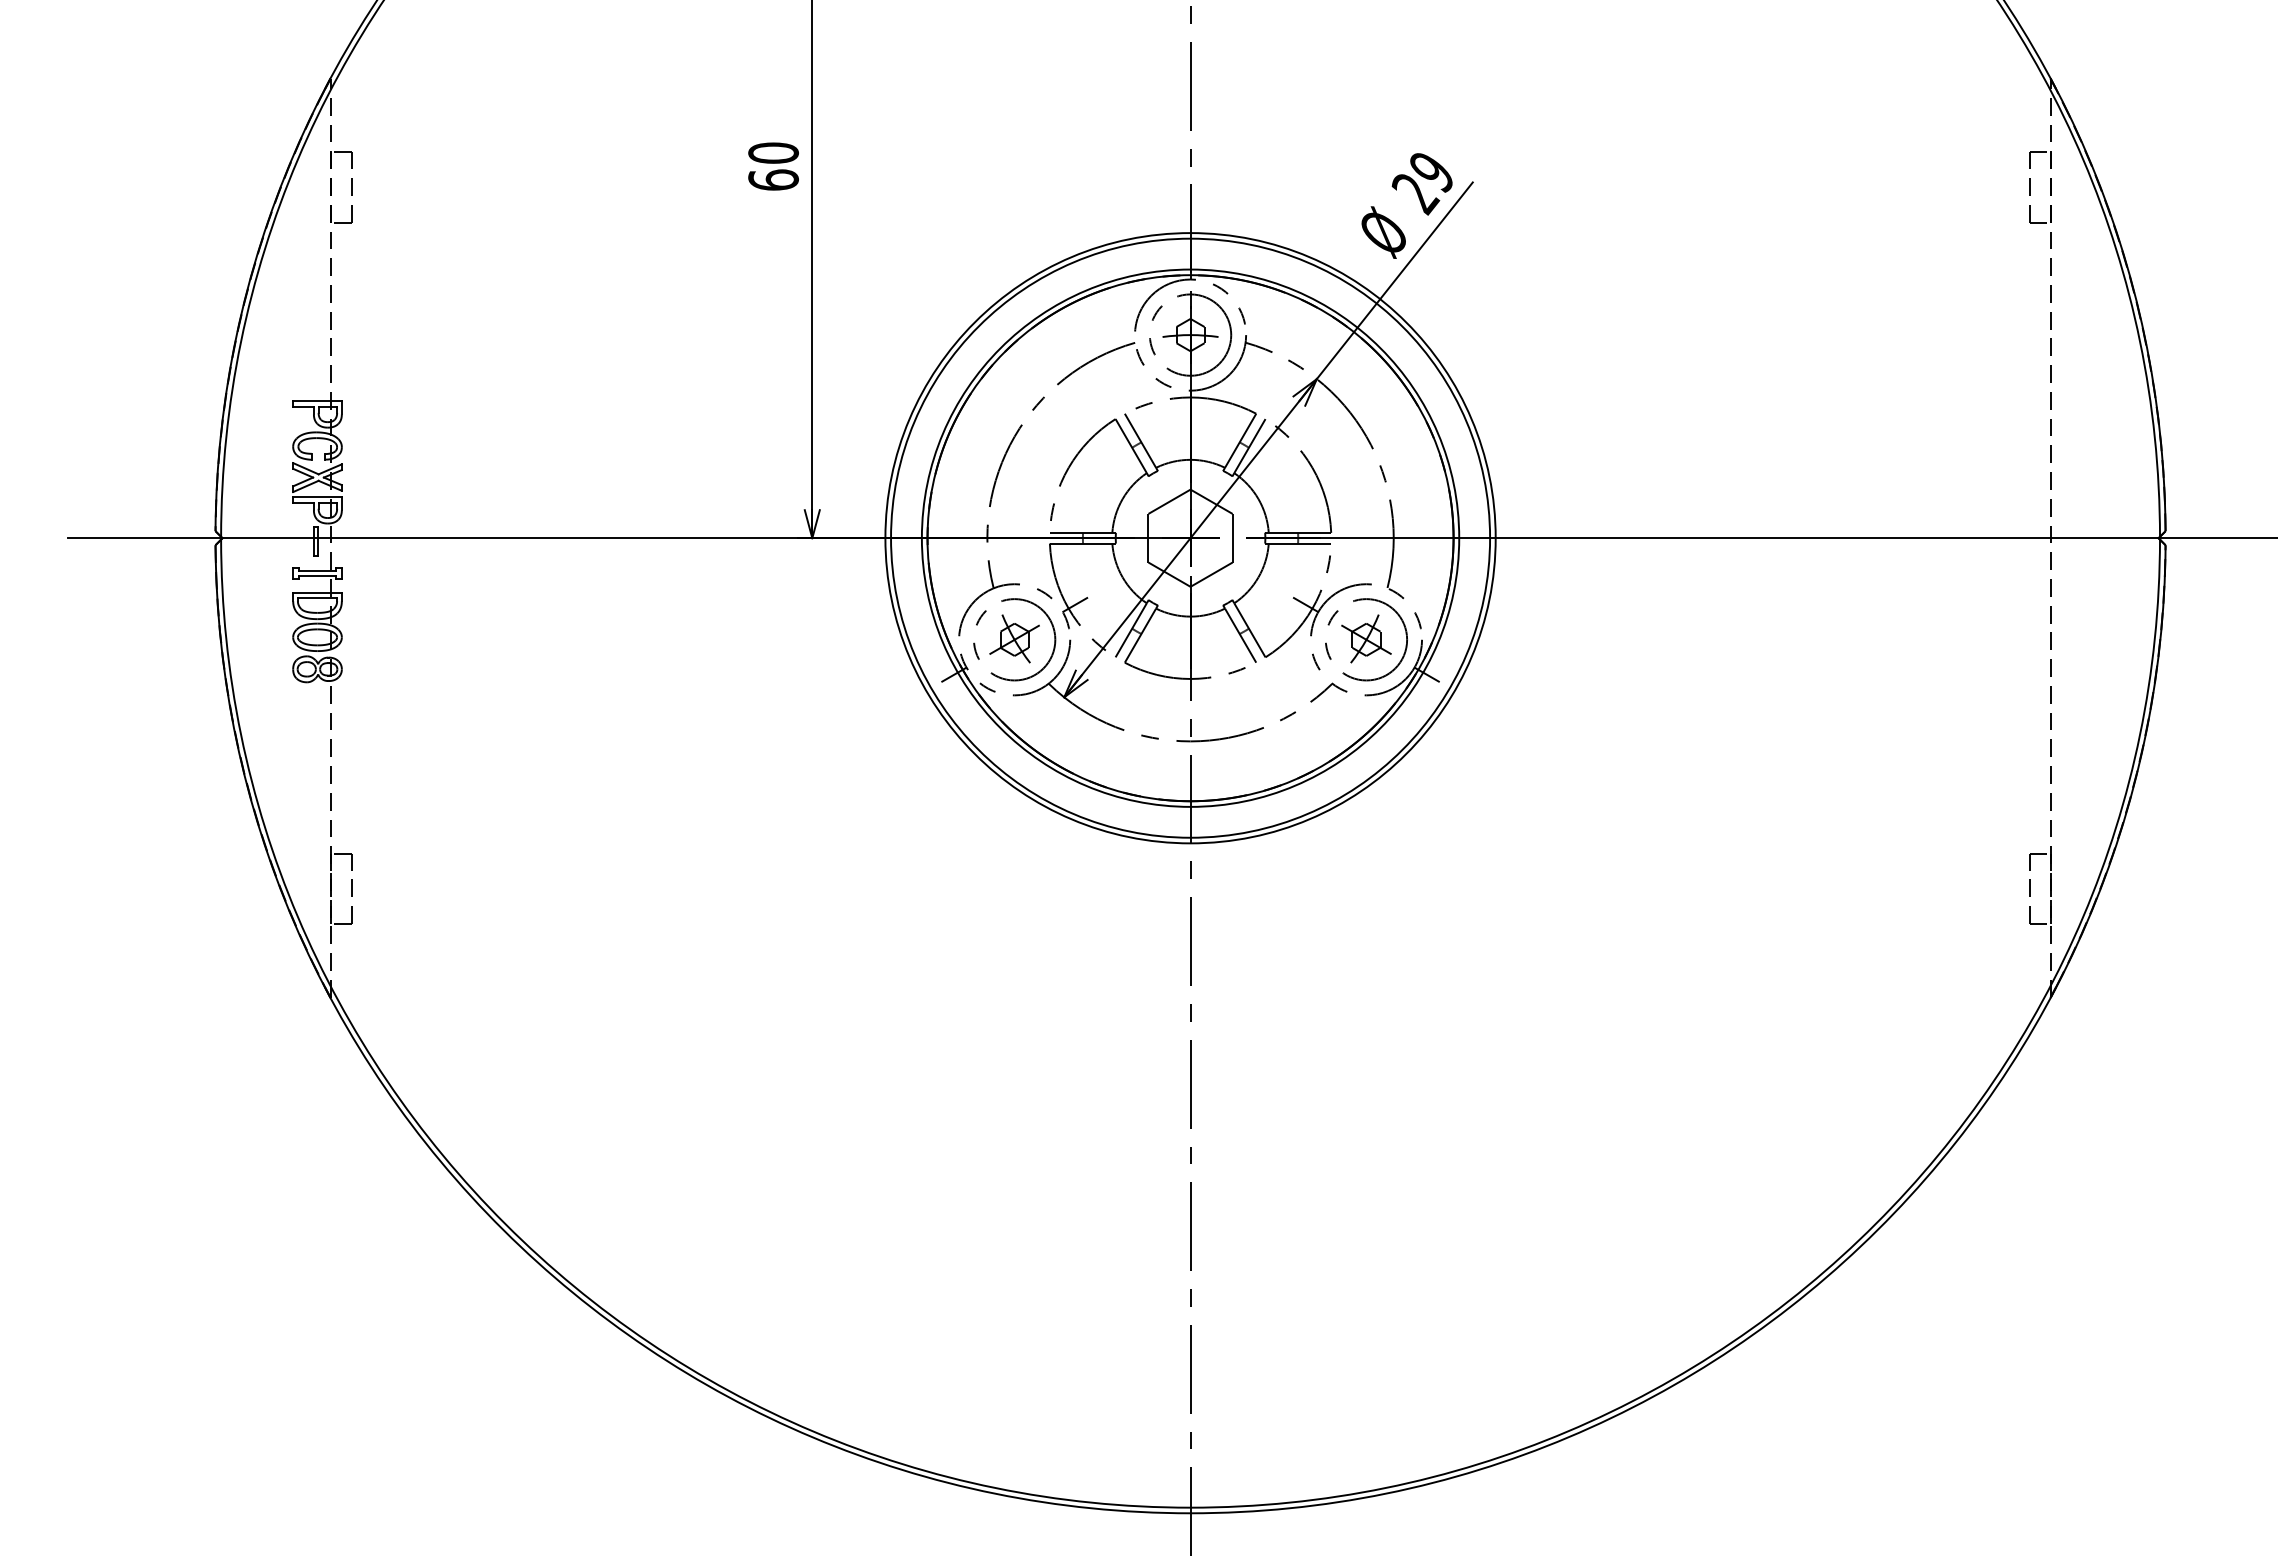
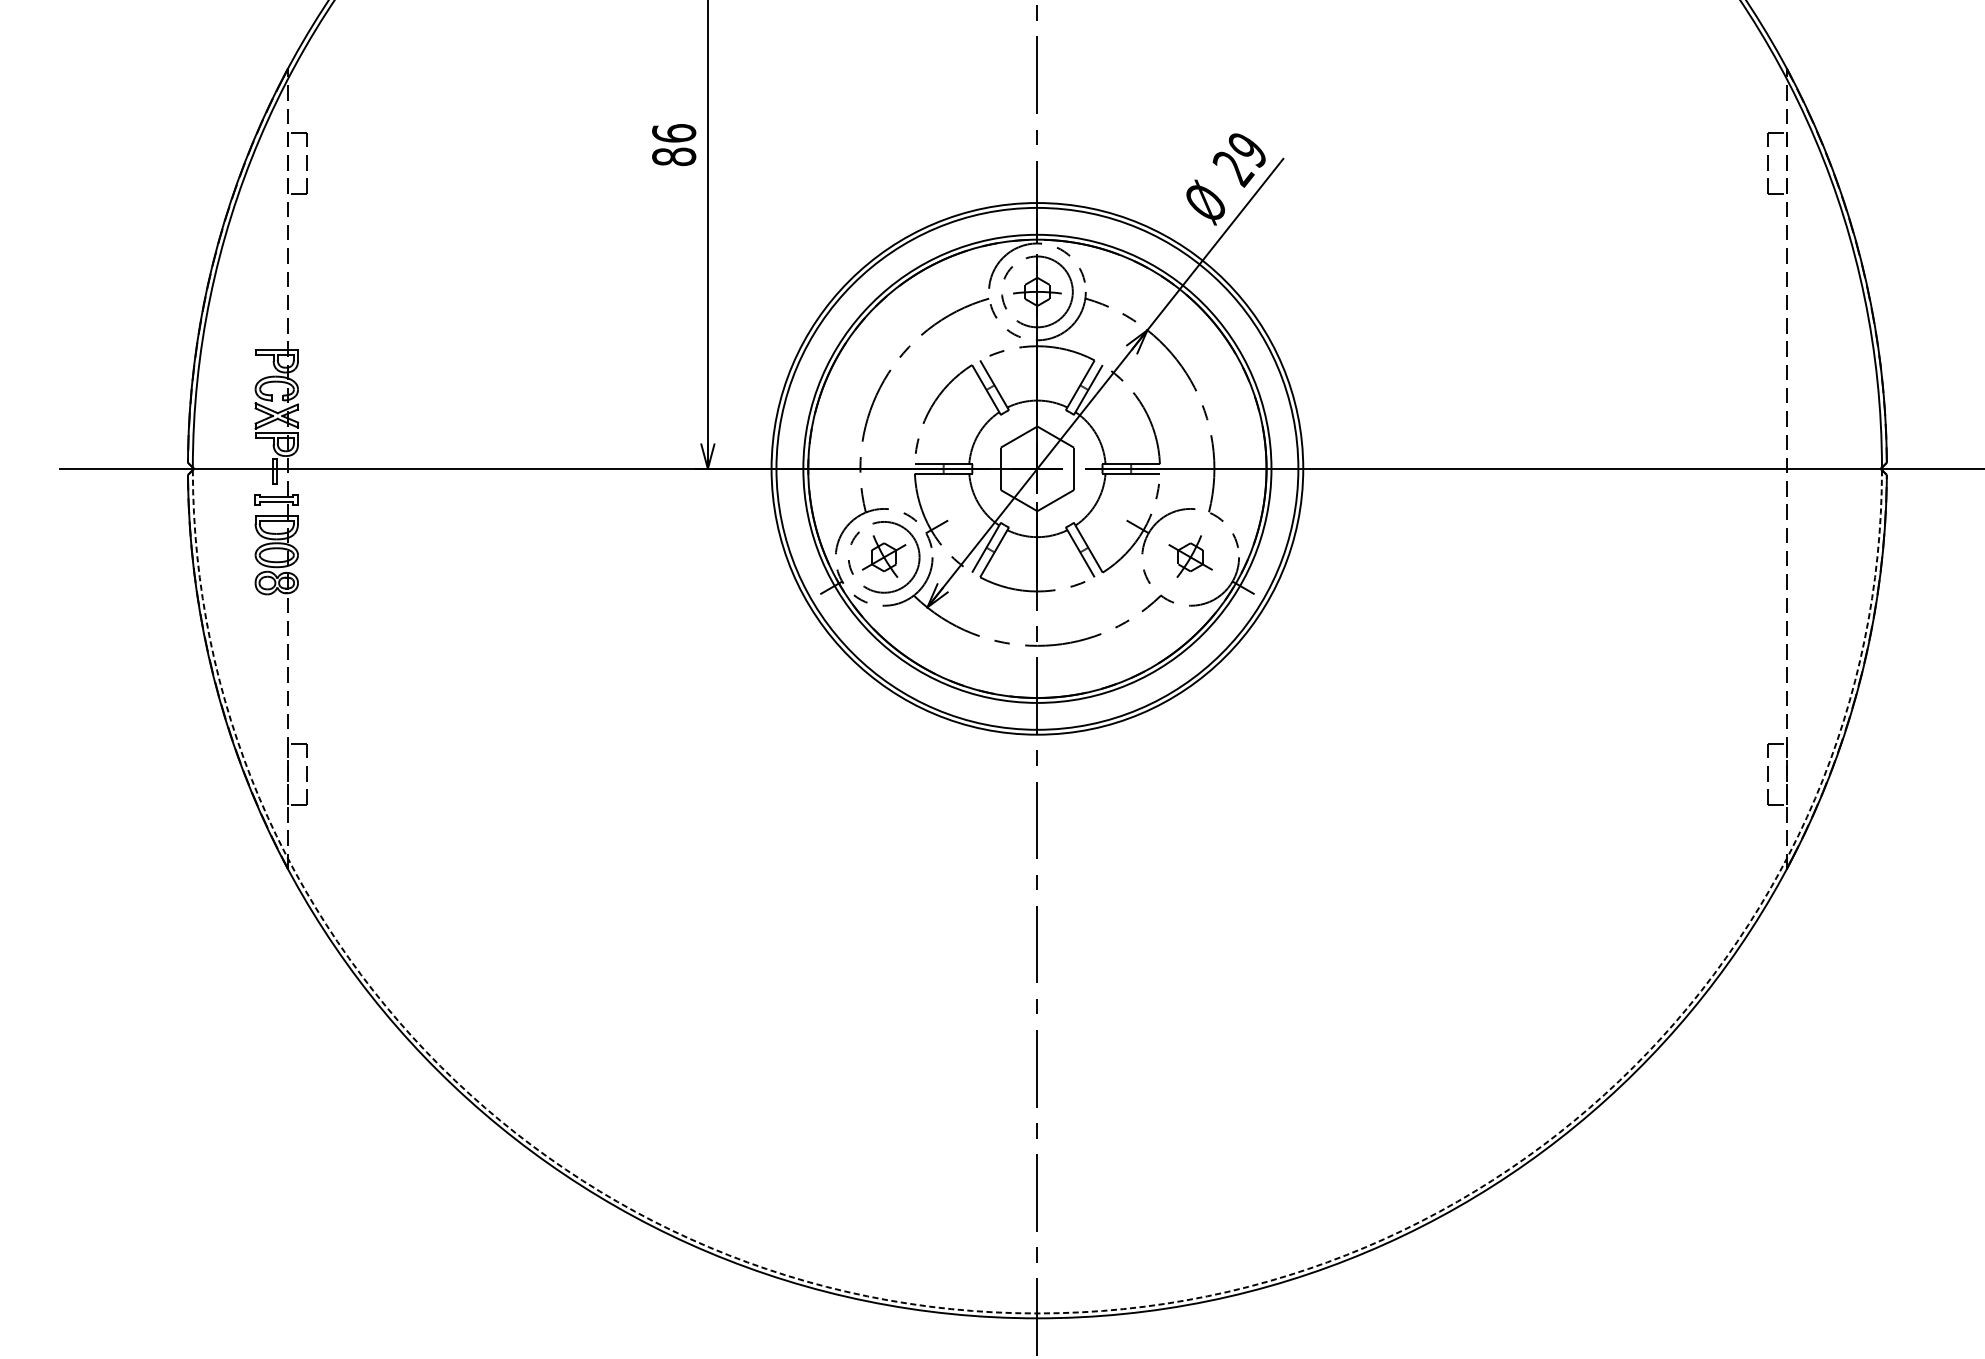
text: (773, 166) -> (674, 145), 60 -> 86
circle: (1366, 639) -> (1190, 557), removed
arc: (1190, 1507) -> (1037, 1313), solid -> dashed

